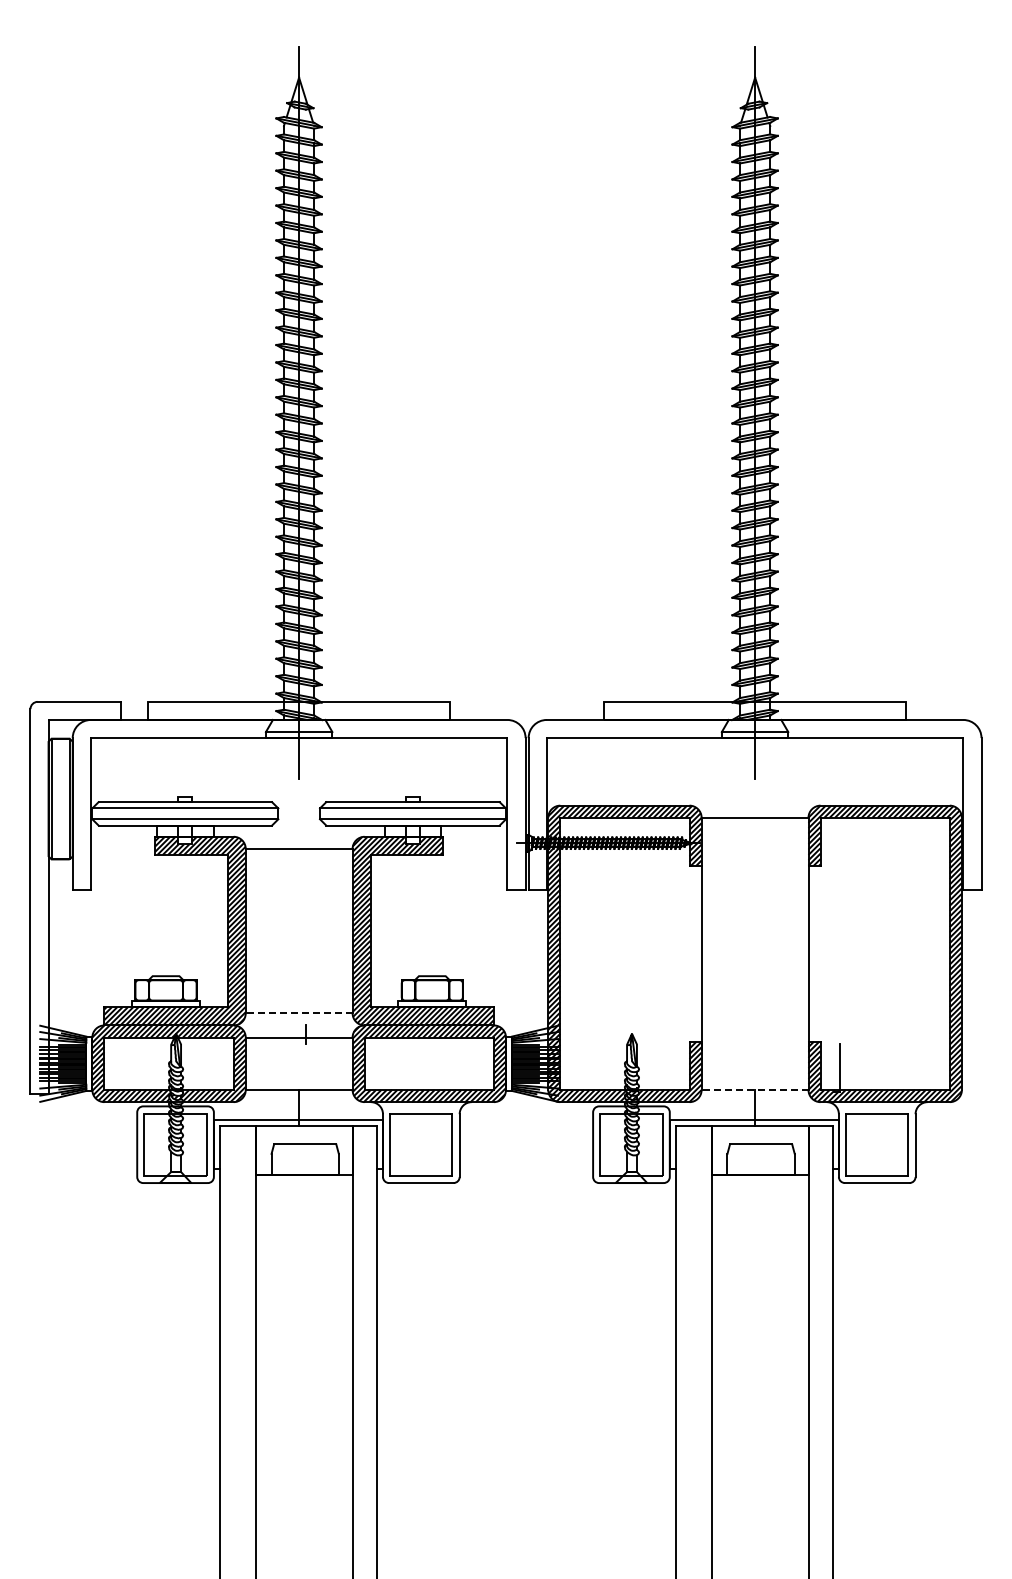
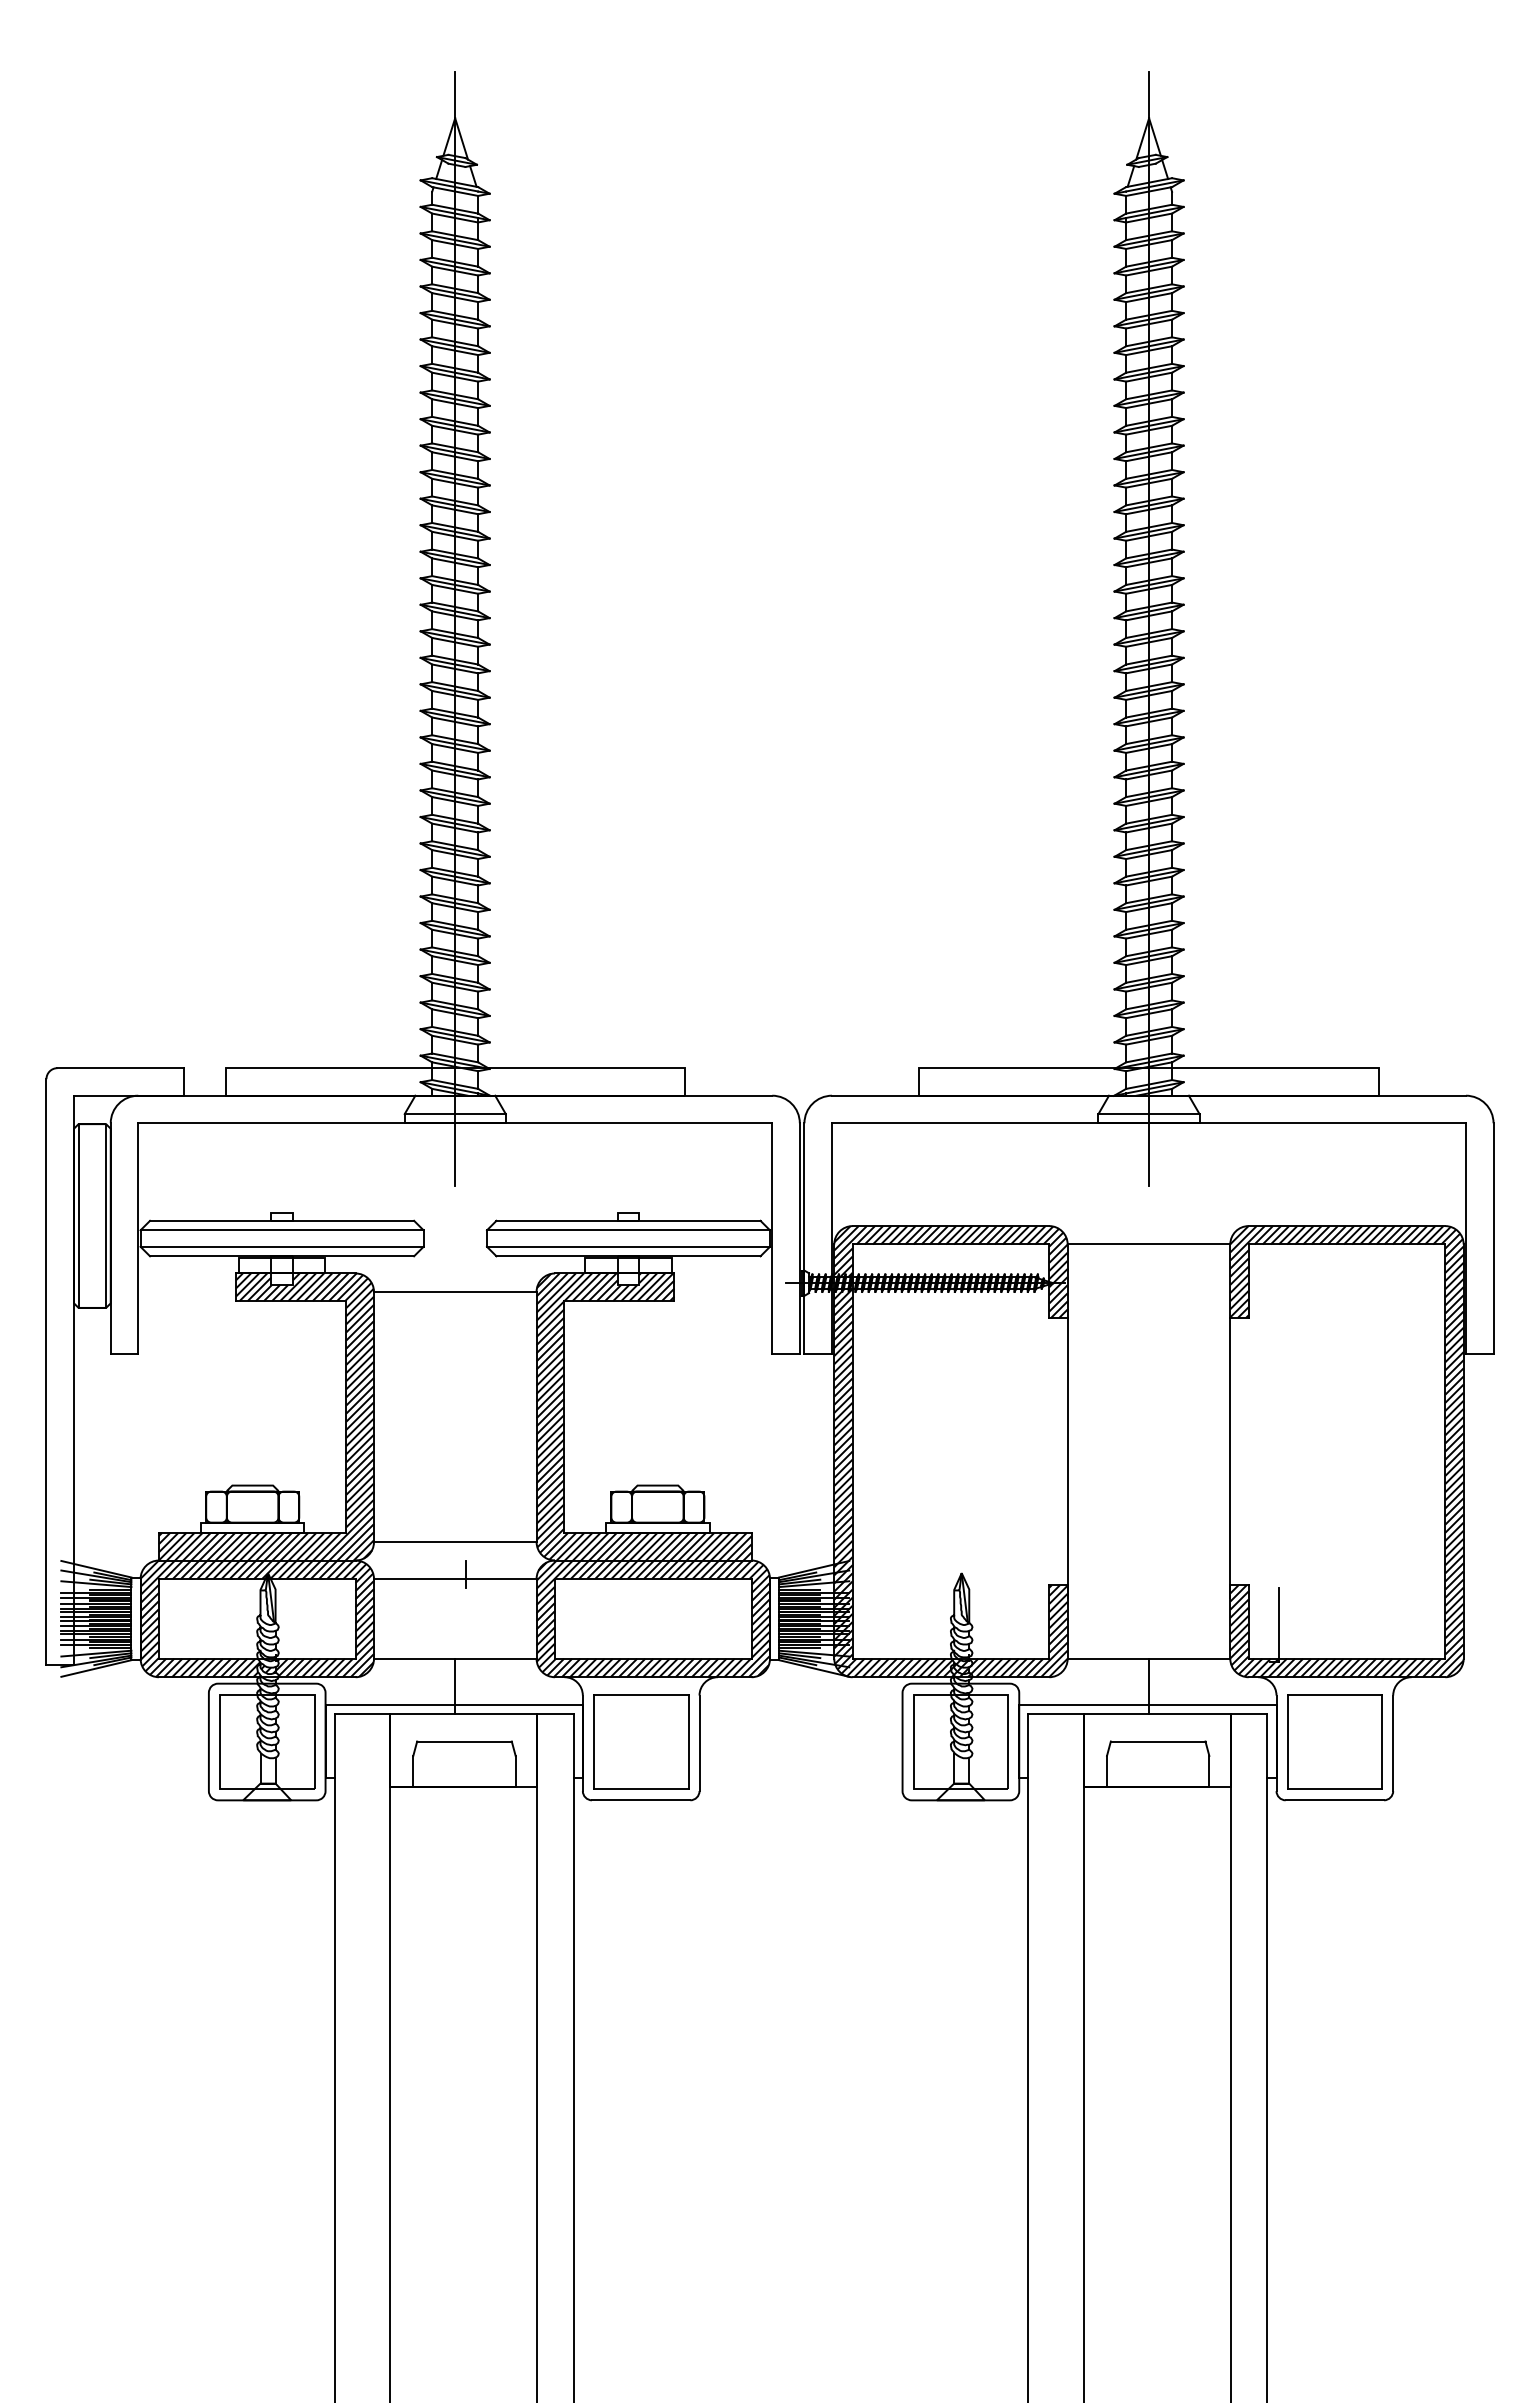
line: (298, 1013) -> (454, 1542), dashed -> solid
line: (754, 1090) -> (1148, 1659), dashed -> solid

